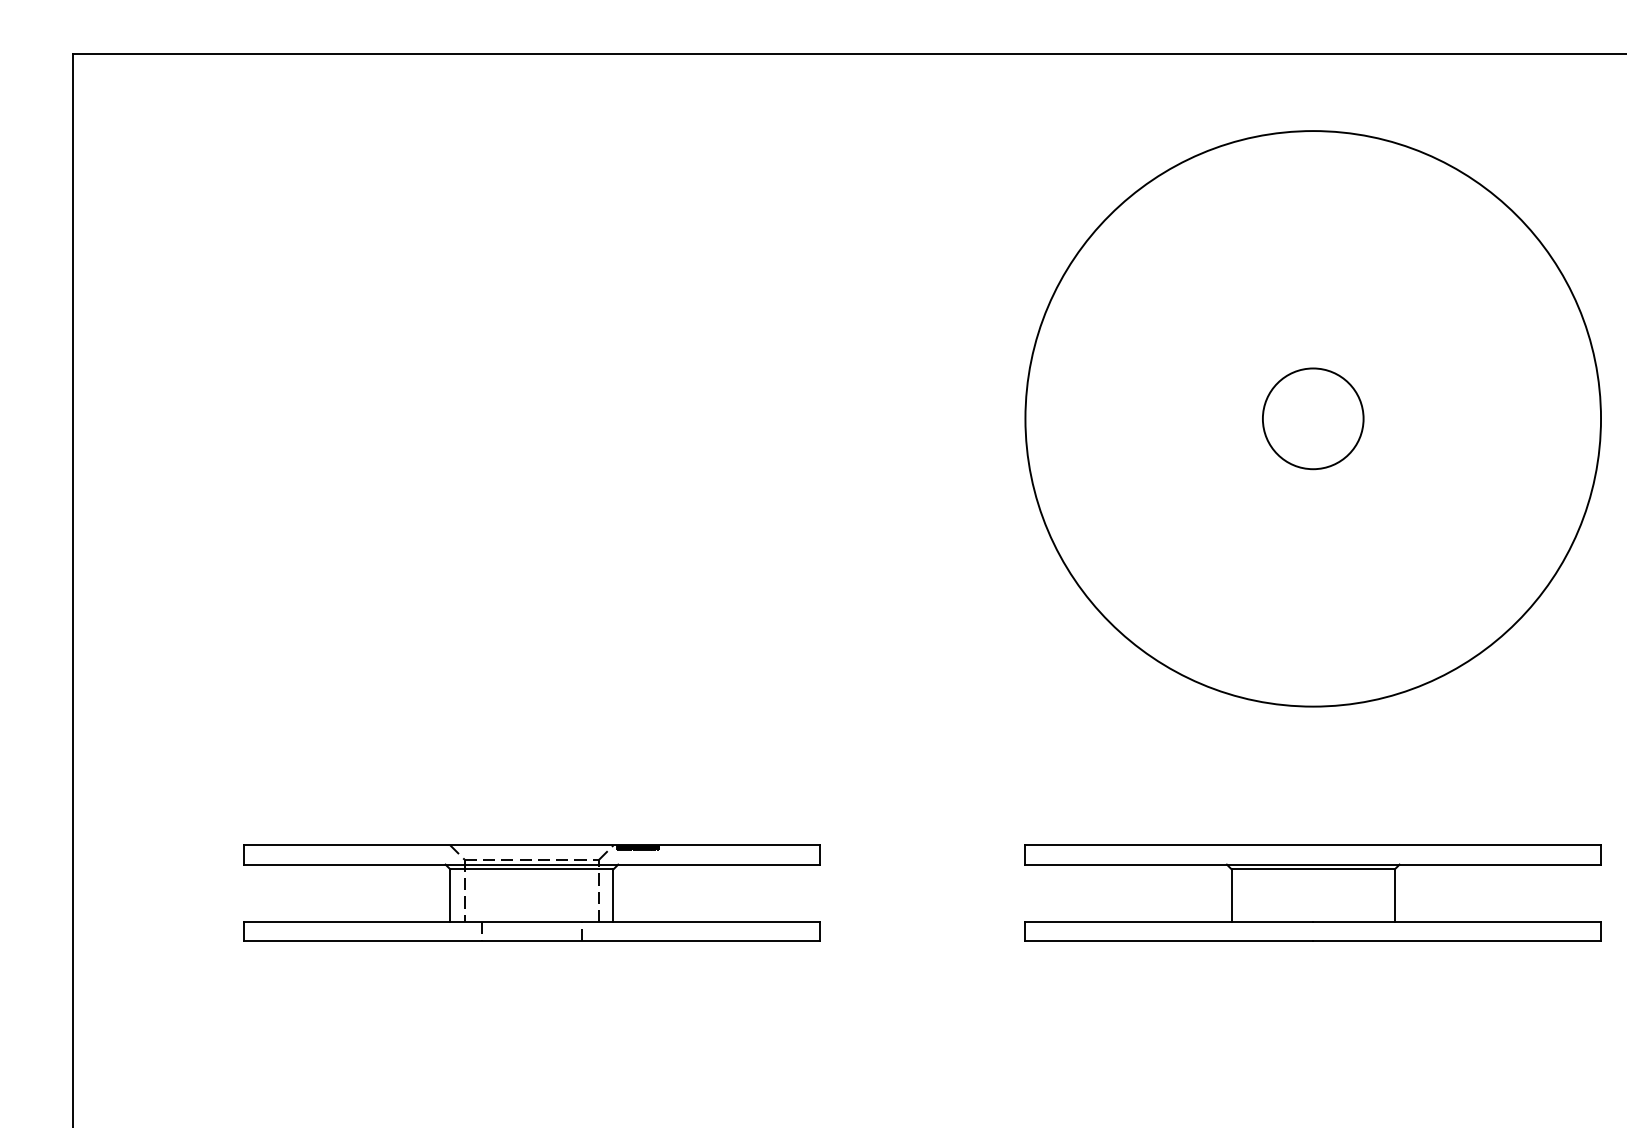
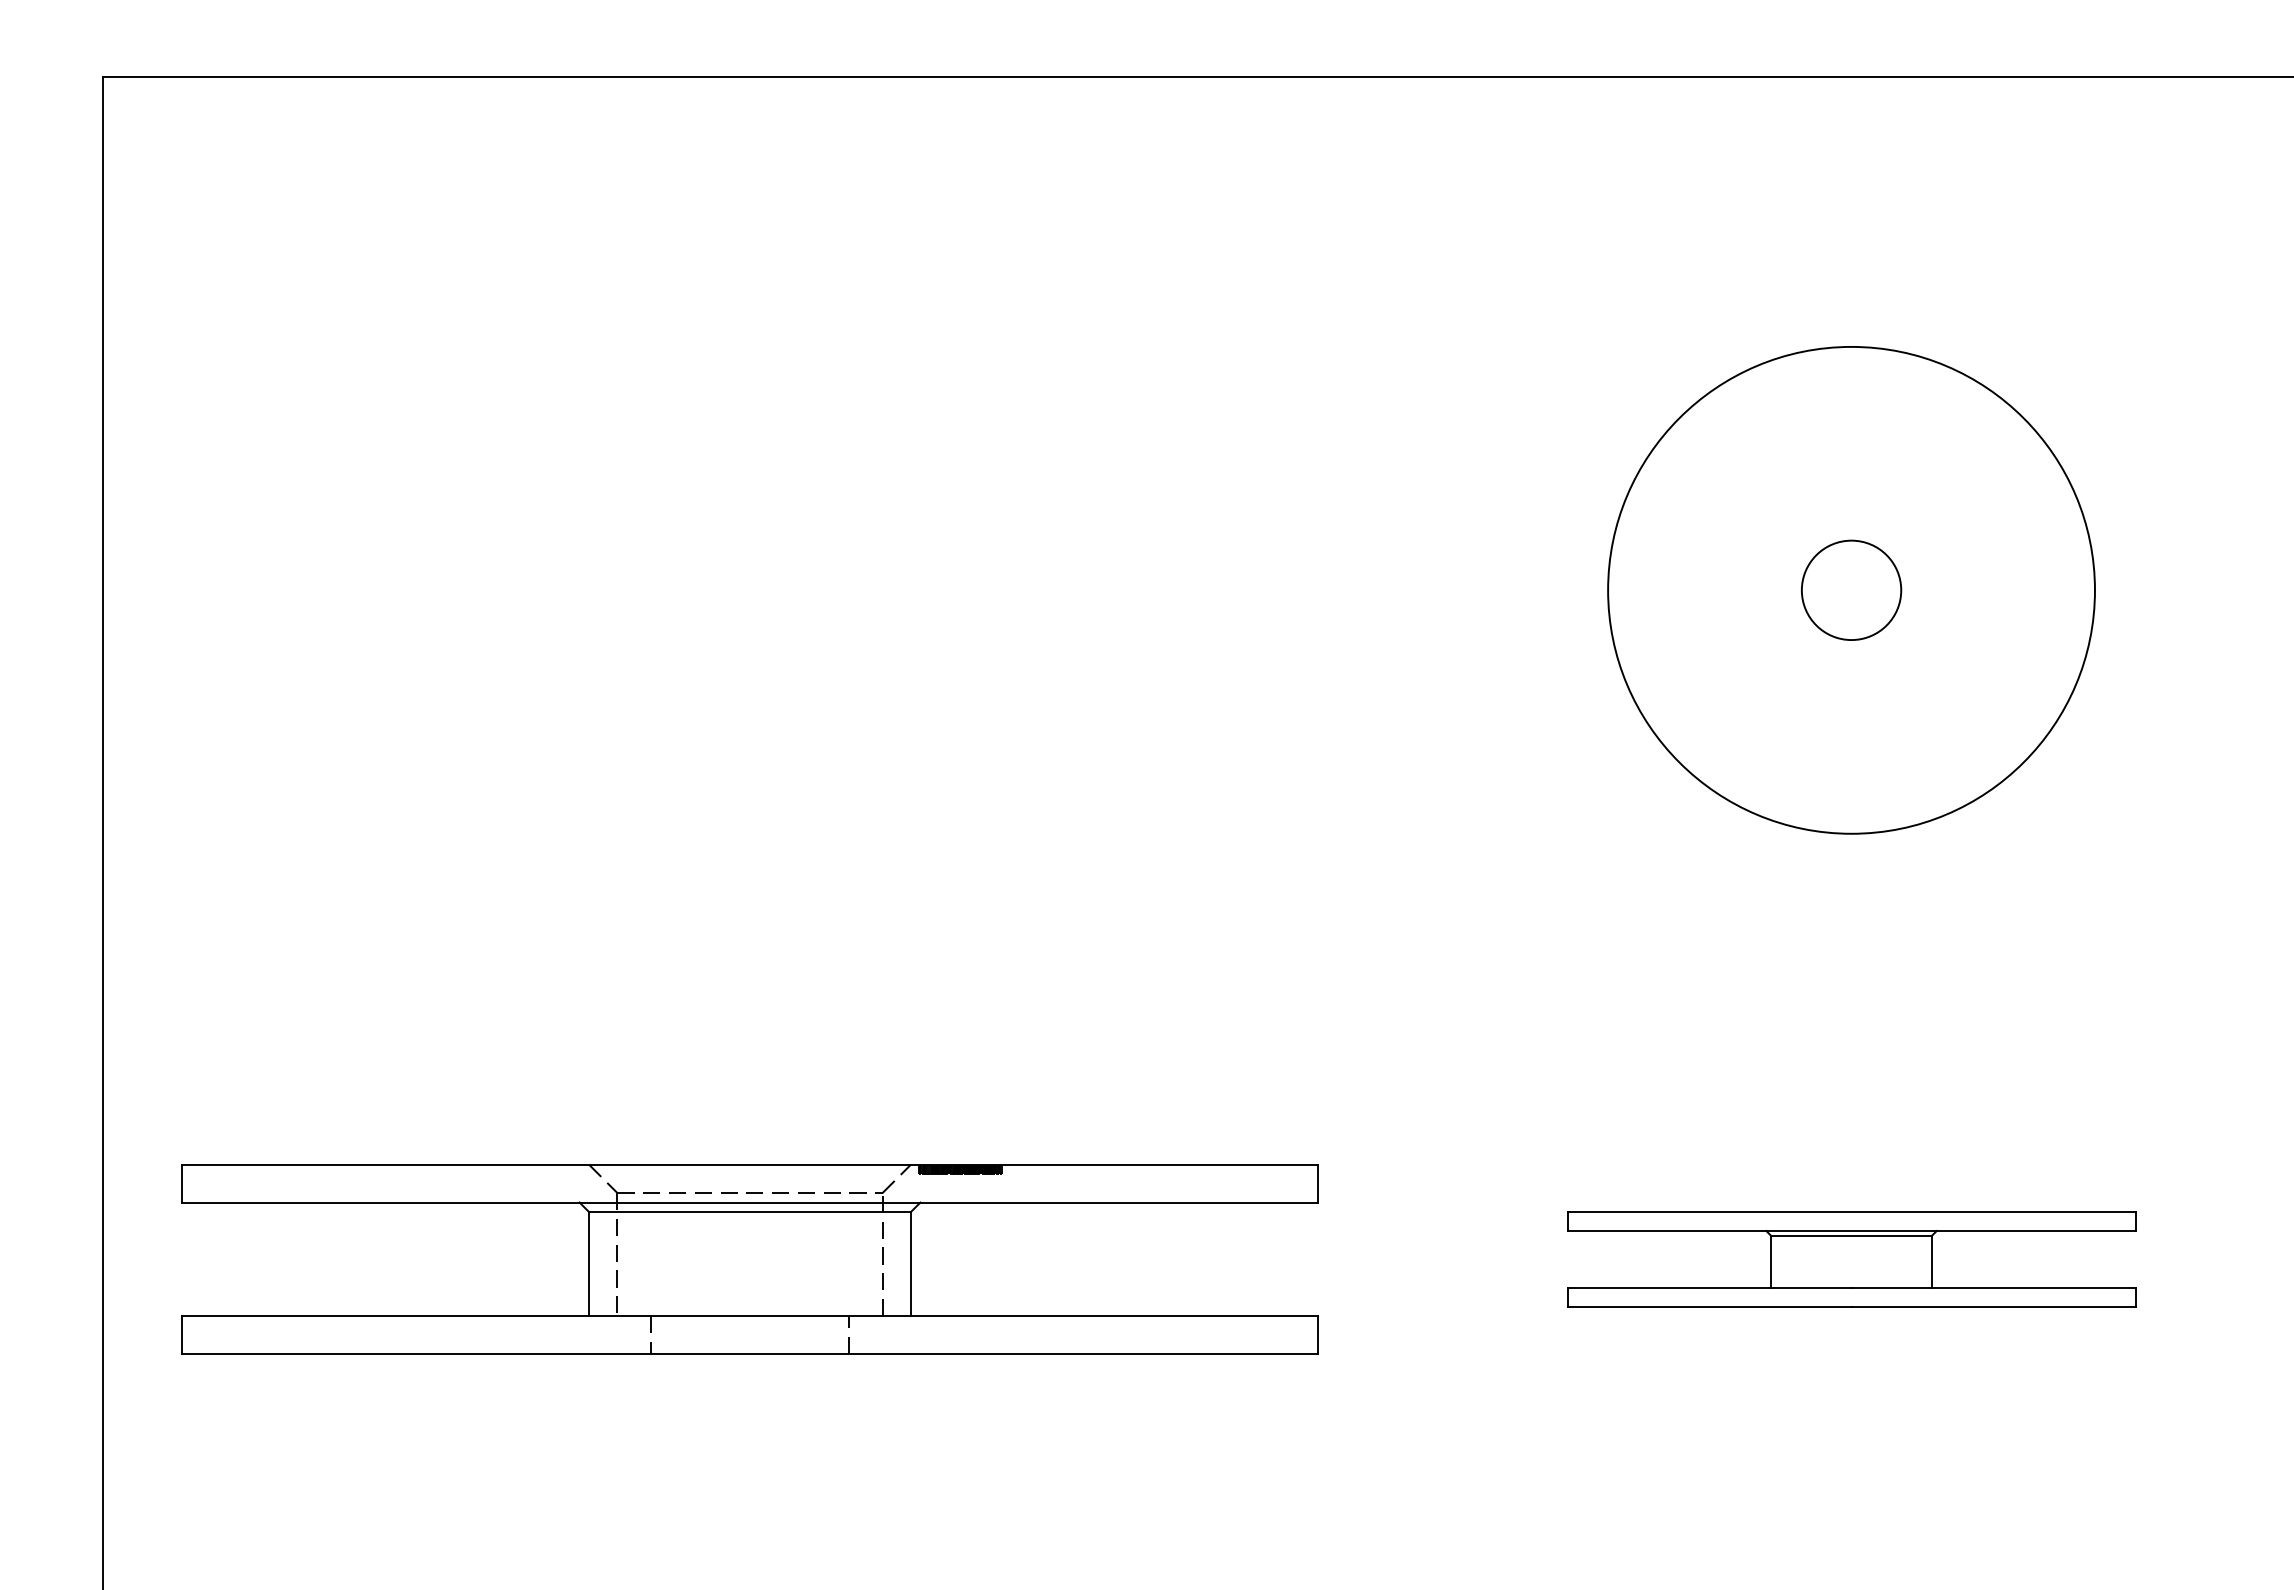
circle: (1313, 418) -> (1851, 590), size x0.6
circle: (1313, 418) -> (1851, 590), size x0.7
part: (531, 893) -> (749, 1259), size x1.4
part: (1313, 893) -> (1851, 1259), size x0.7

